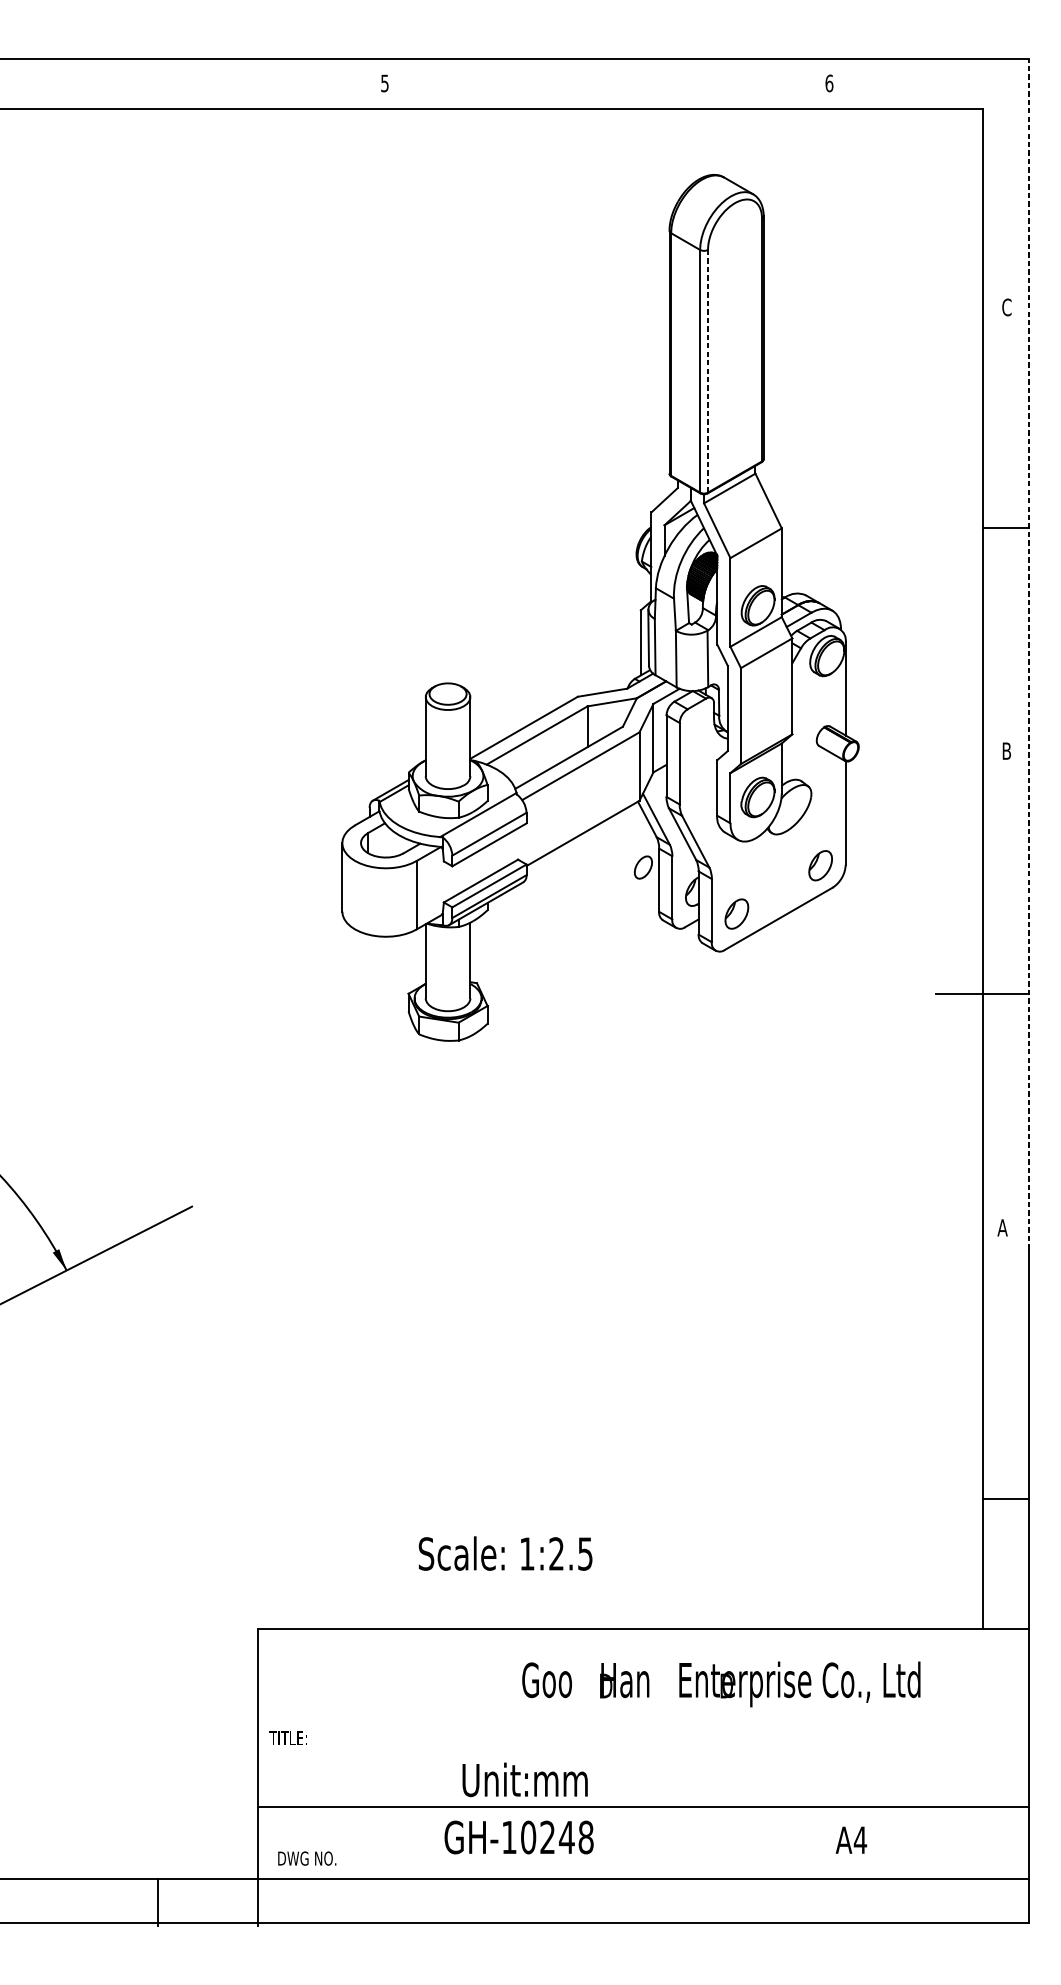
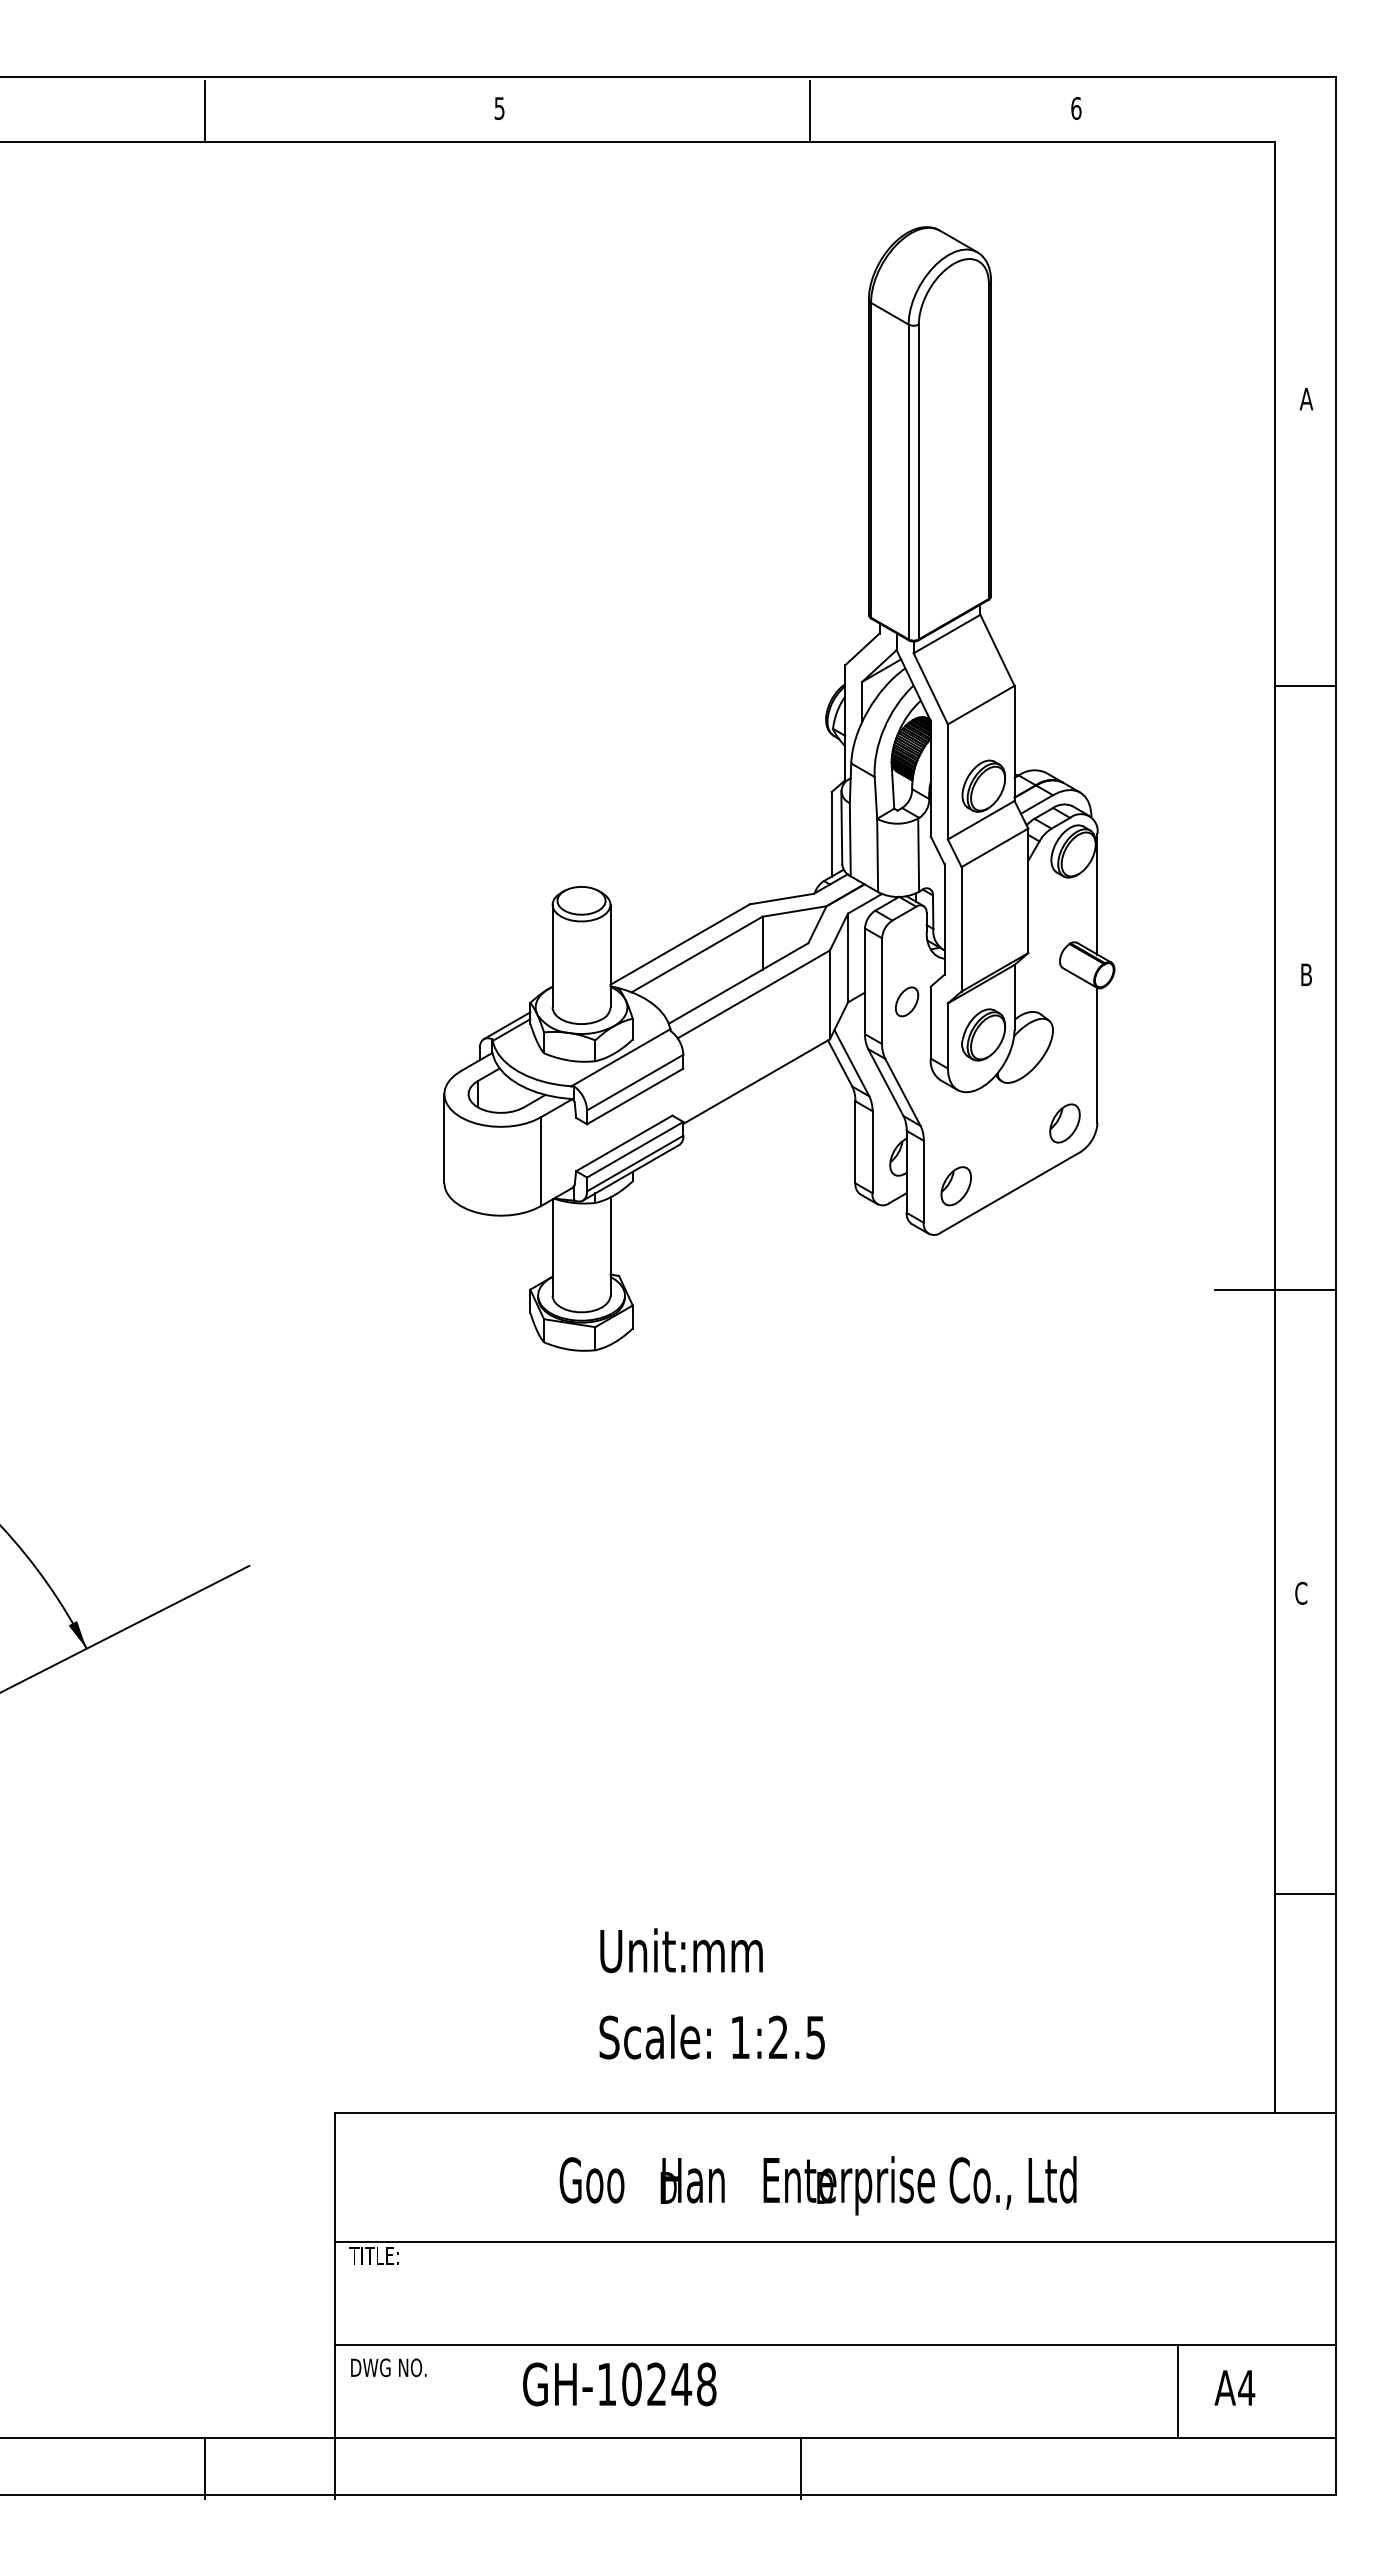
line: (158, 85) -> (205, 111), added
line: (623, 85) -> (809, 111), added
text: (1006, 306) -> (1306, 398), C -> A
line: (707, 370) -> (918, 481), dashed -> solid
line: (1029, 653) -> (1335, 848), dashed -> solid
part: (643, 867) -> (906, 1001), moved
text: (1002, 1227) -> (1300, 1592), A -> C
line: (1006, 1499) -> (1305, 1894), moved
text: (505, 1553) -> (711, 2036), moved
text: (720, 1684) -> (817, 2185), moved
line: (643, 1727) -> (834, 2241), added
text: (525, 1779) -> (681, 1950), moved
text: (518, 1837) -> (619, 2384), moved
text: (851, 1839) -> (1234, 2387), moved
line: (908, 1842) -> (1178, 2391), added
text: (306, 1858) -> (388, 2367), moved
line: (617, 1902) -> (801, 2468), added

